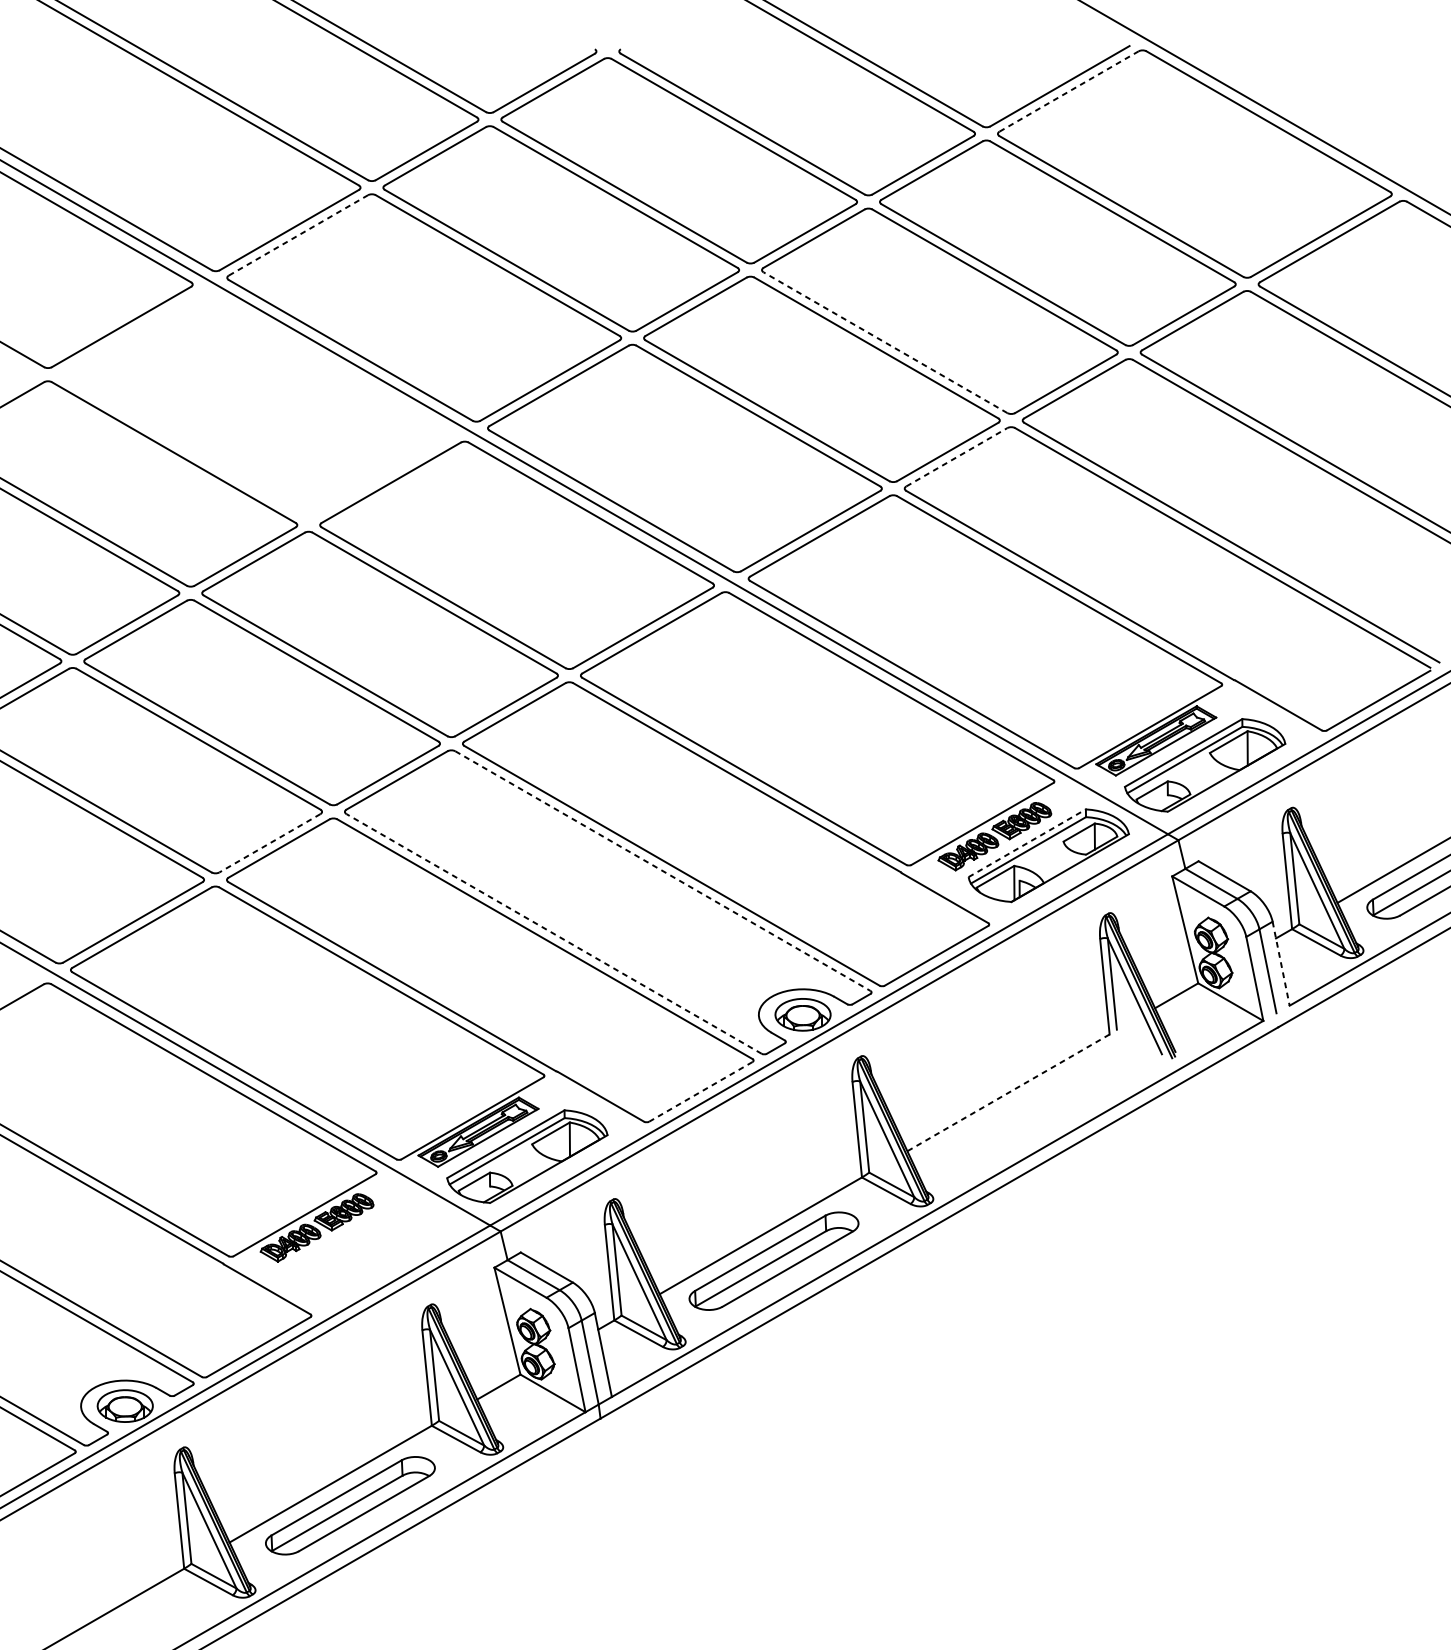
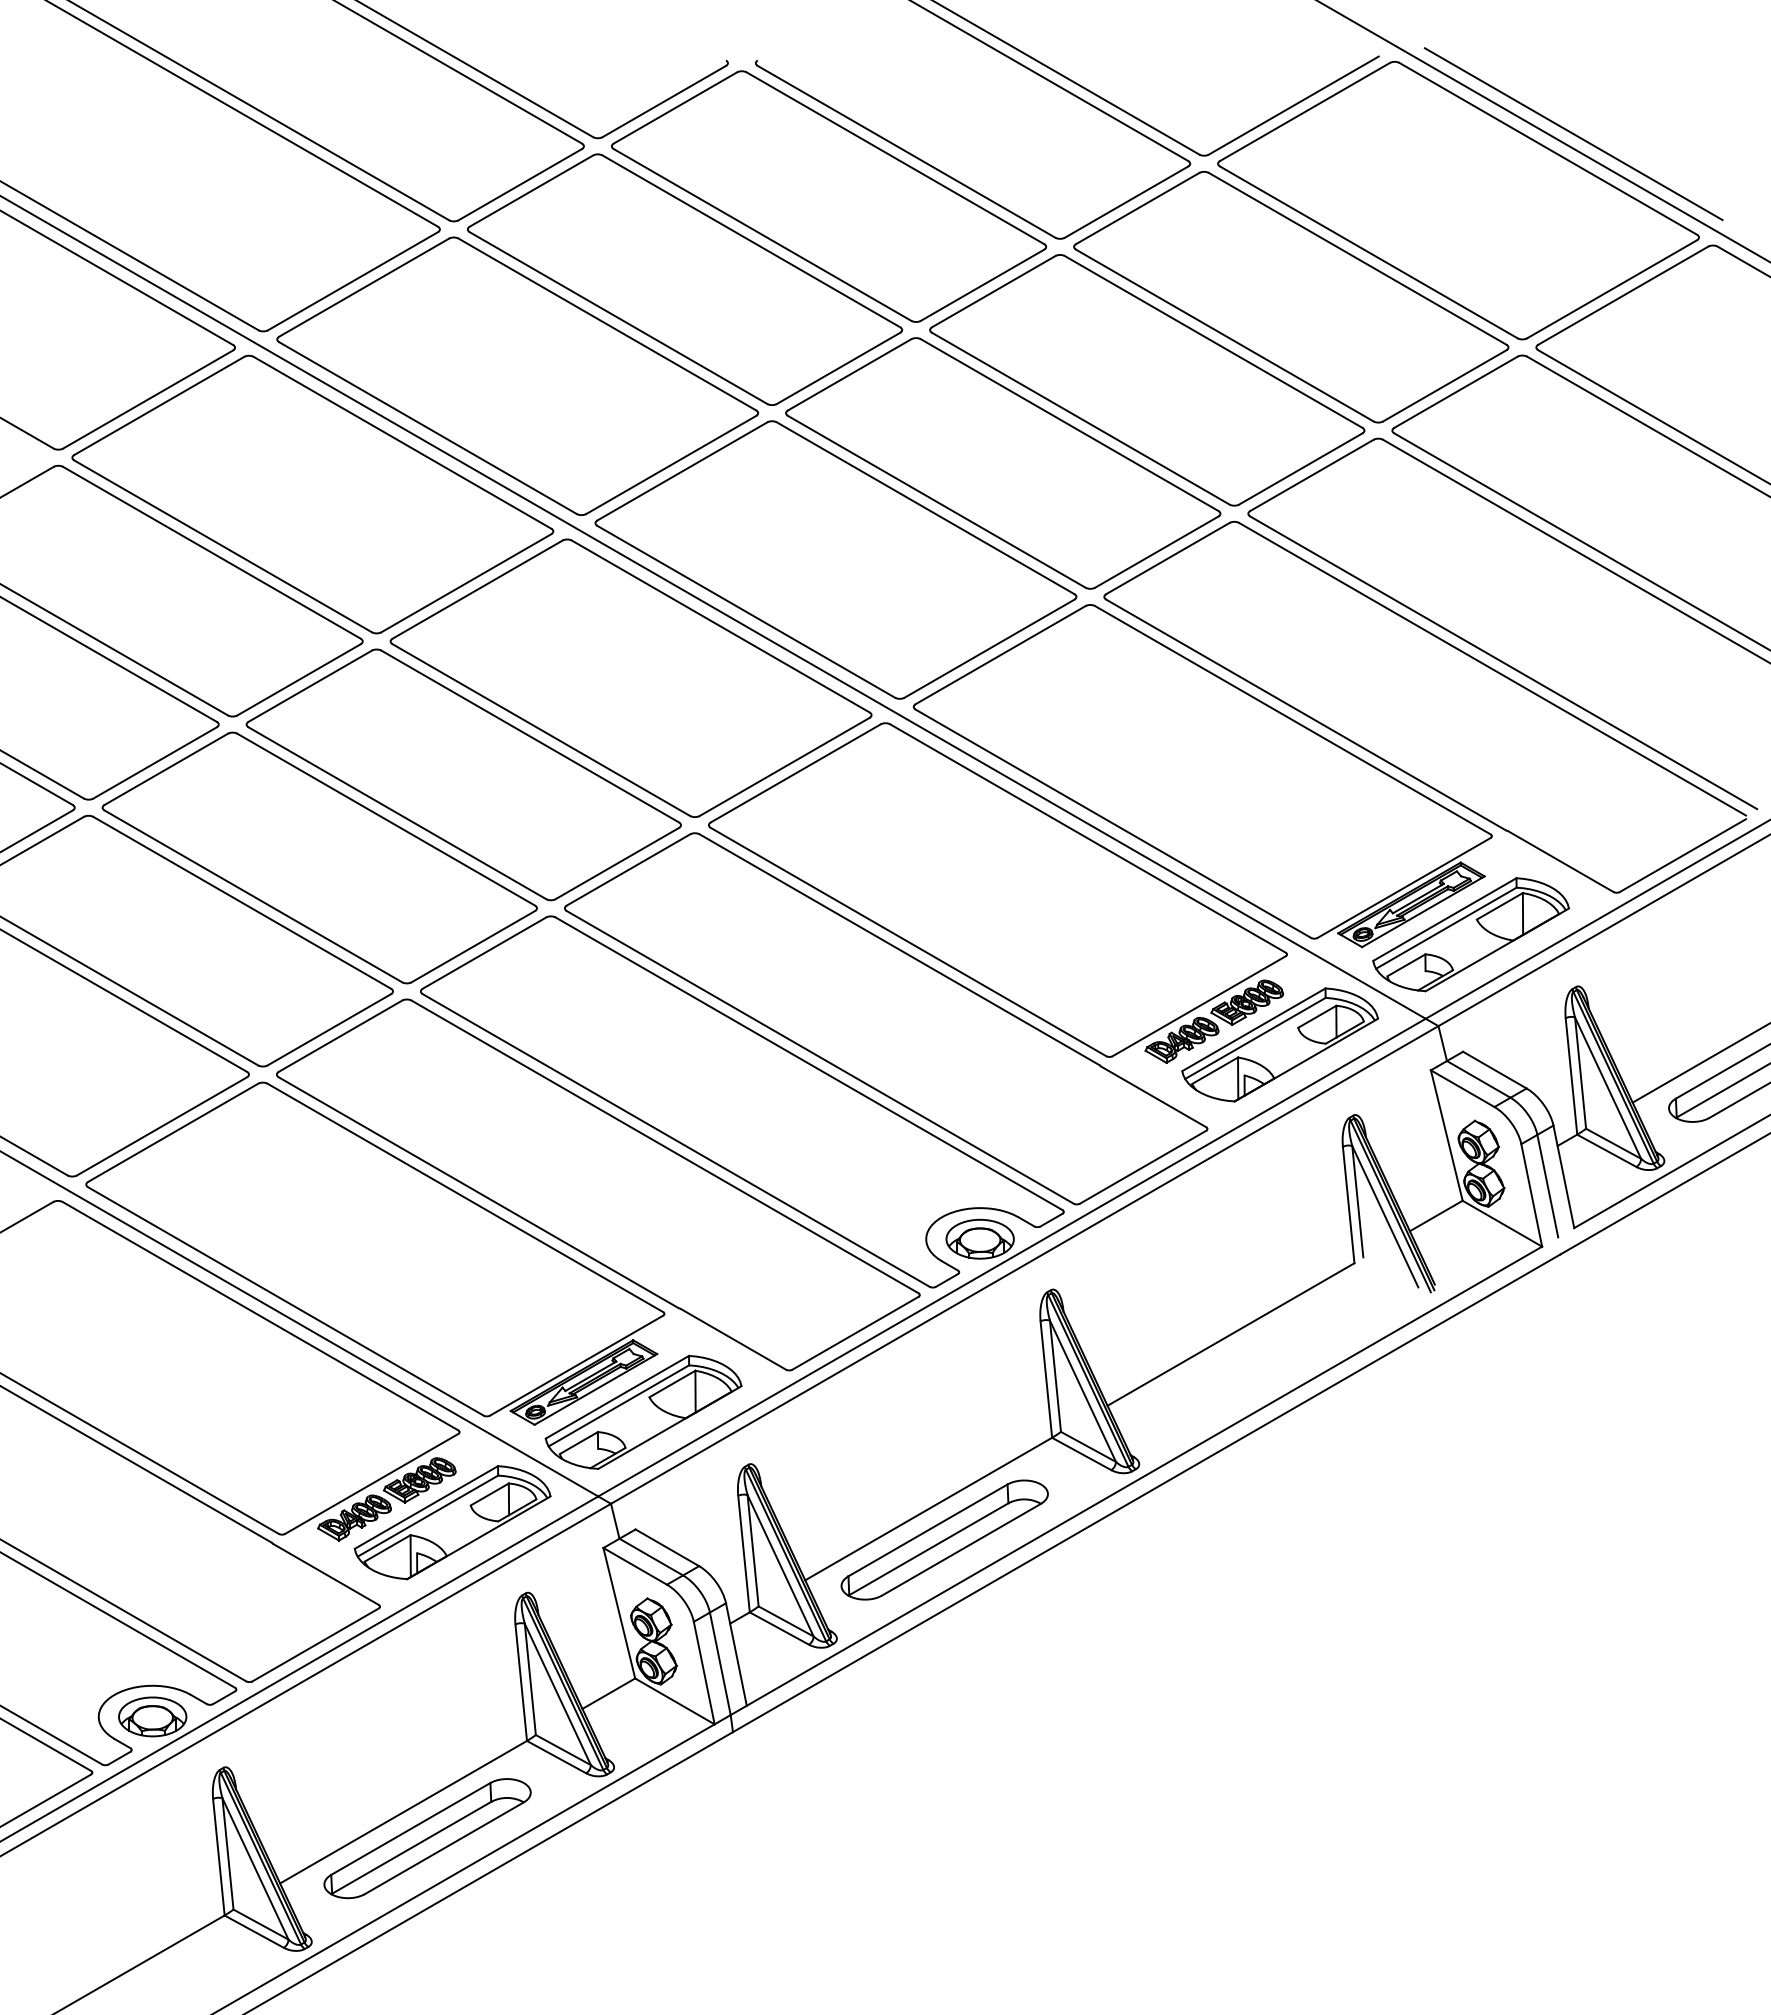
line: (1069, 91) -> (1305, 111), dashed -> solid
line: (1289, 109) -> (1573, 134), added
line: (298, 235) -> (364, 287), dashed -> solid
line: (885, 342) -> (1080, 418), dashed -> solid
part: (256, 404) -> (312, 494), added
line: (957, 457) -> (1168, 558), dashed -> solid
line: (269, 843) -> (328, 1030), dashed -> solid
line: (1026, 843) -> (1253, 1029), dashed -> solid
line: (663, 870) -> (809, 1063), dashed -> solid
line: (554, 933) -> (676, 1140), dashed -> solid
line: (1280, 964) -> (1563, 1177), dashed -> solid
line: (700, 1092) -> (855, 1333), dashed -> solid
line: (1008, 1092) -> (1231, 1334), dashed -> solid
part: (370, 1246) -> (452, 1522), added

